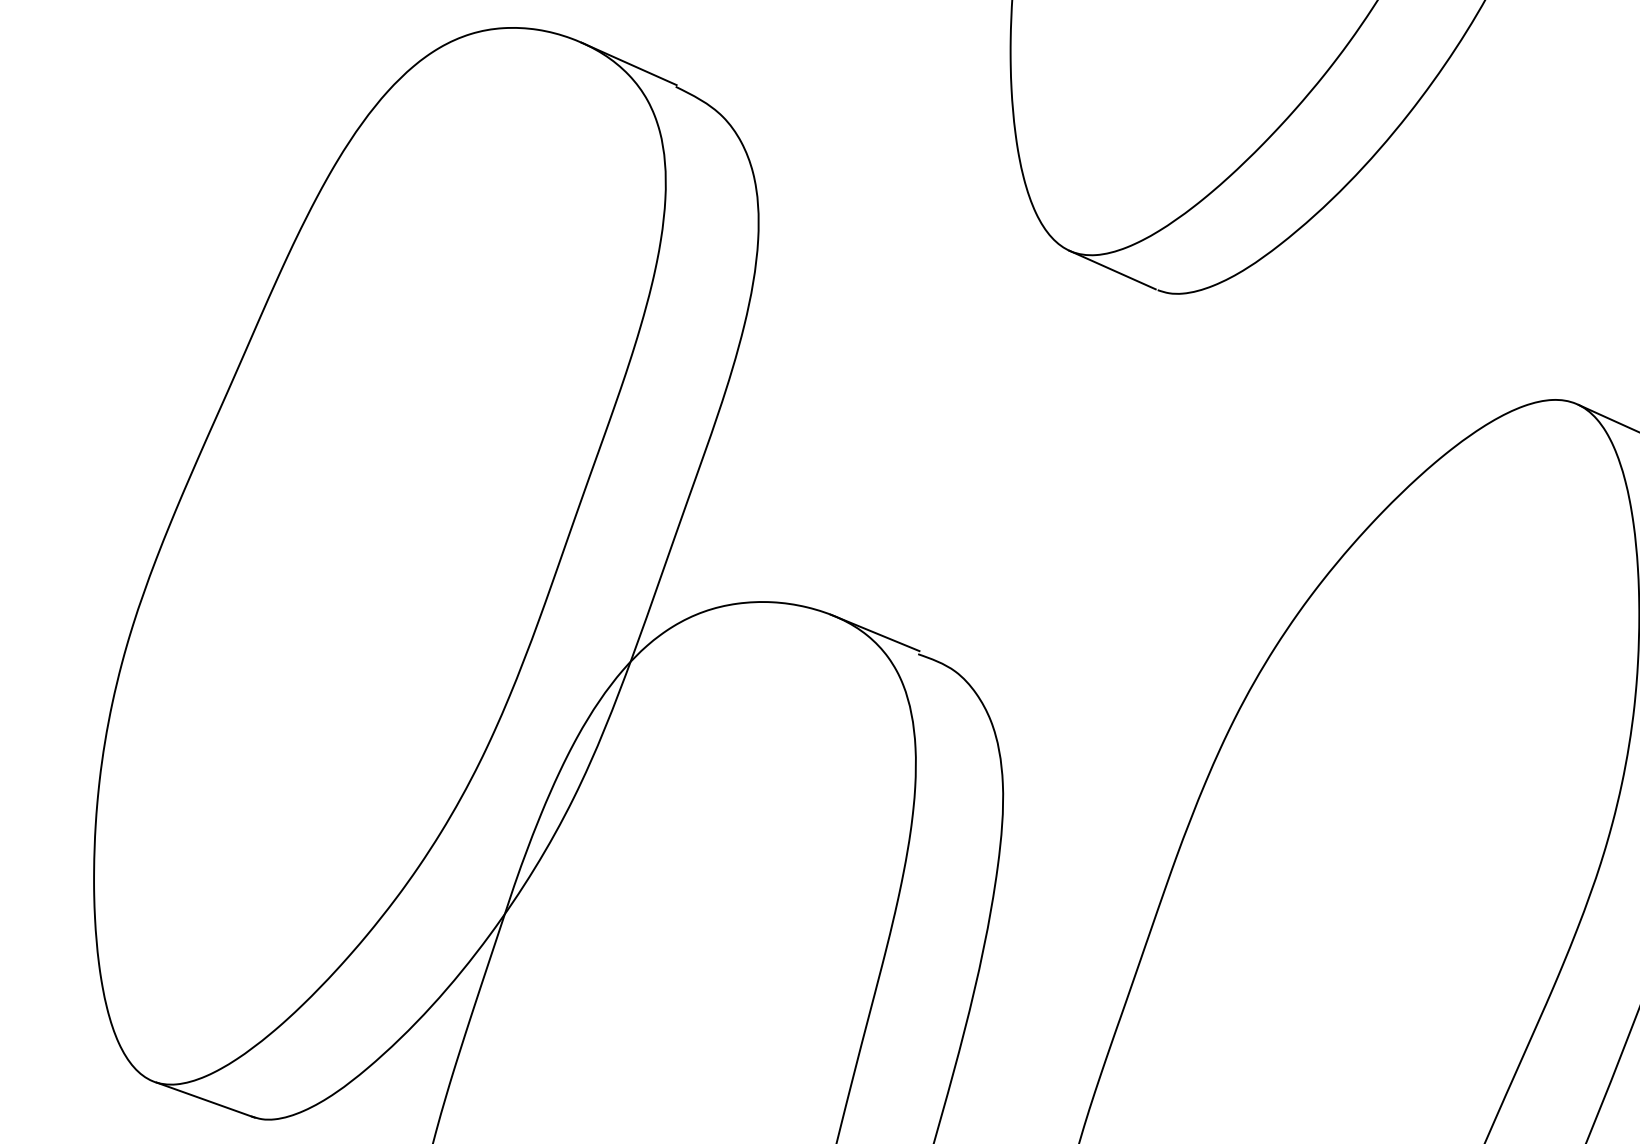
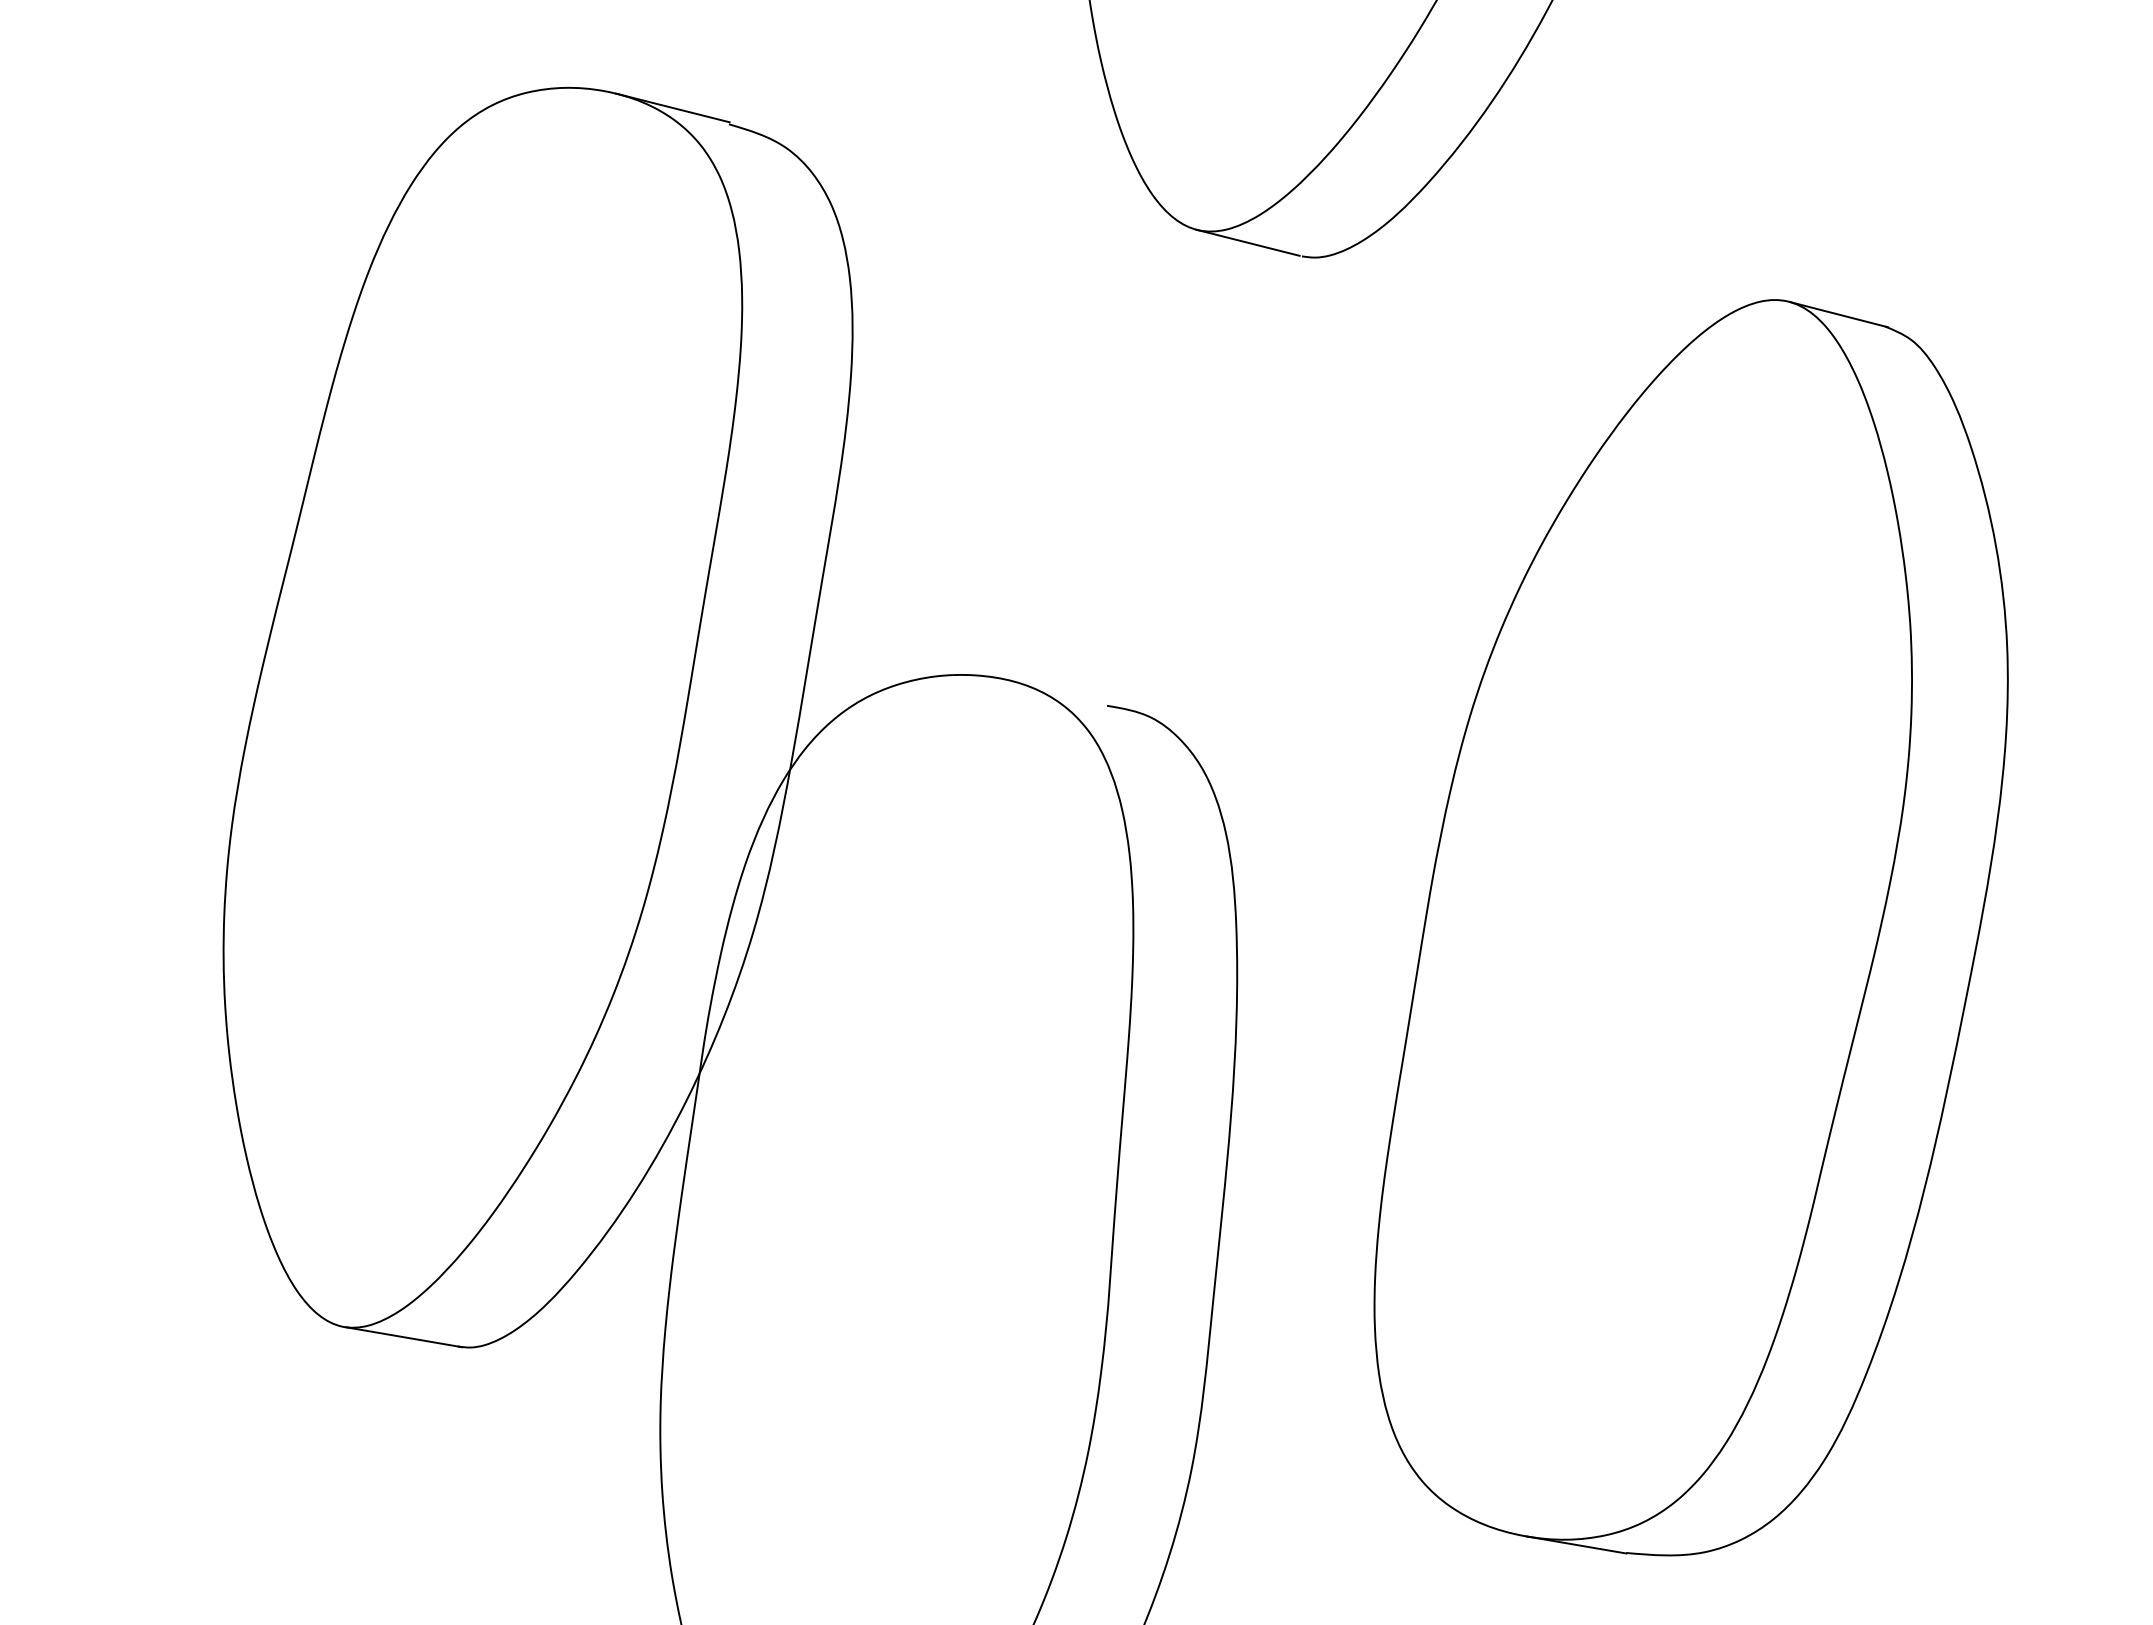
line: (874, 632) -> (1054, 690), removed

